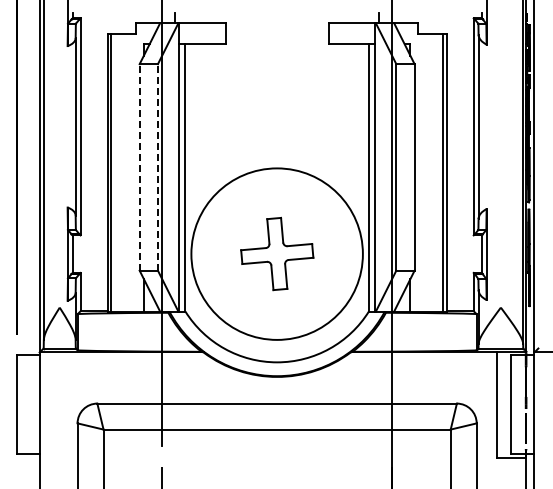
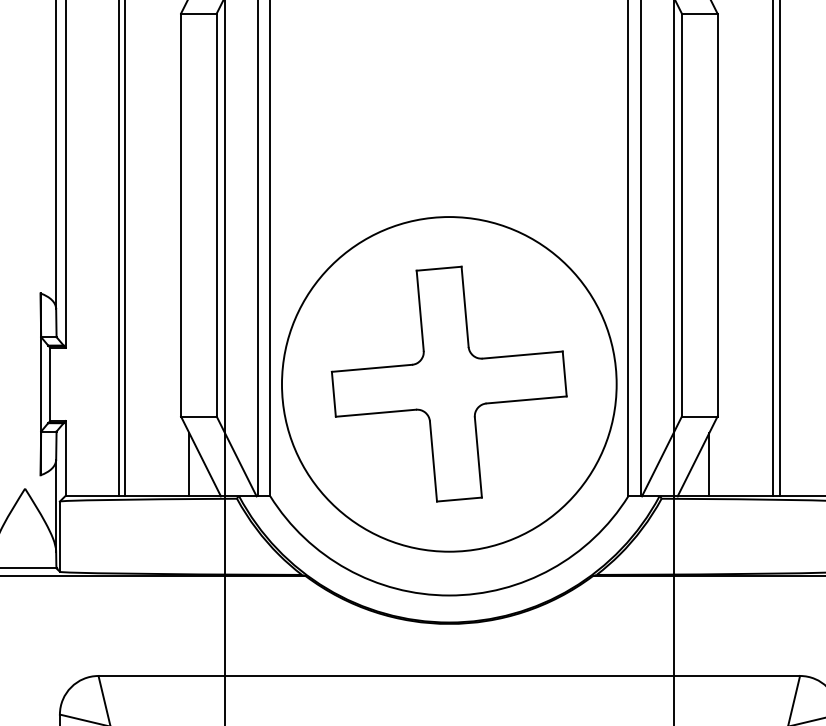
line: (139, 166) -> (180, 213), dashed -> solid
line: (157, 166) -> (215, 213), dashed -> solid
part: (277, 253) -> (449, 383), size x1.67

